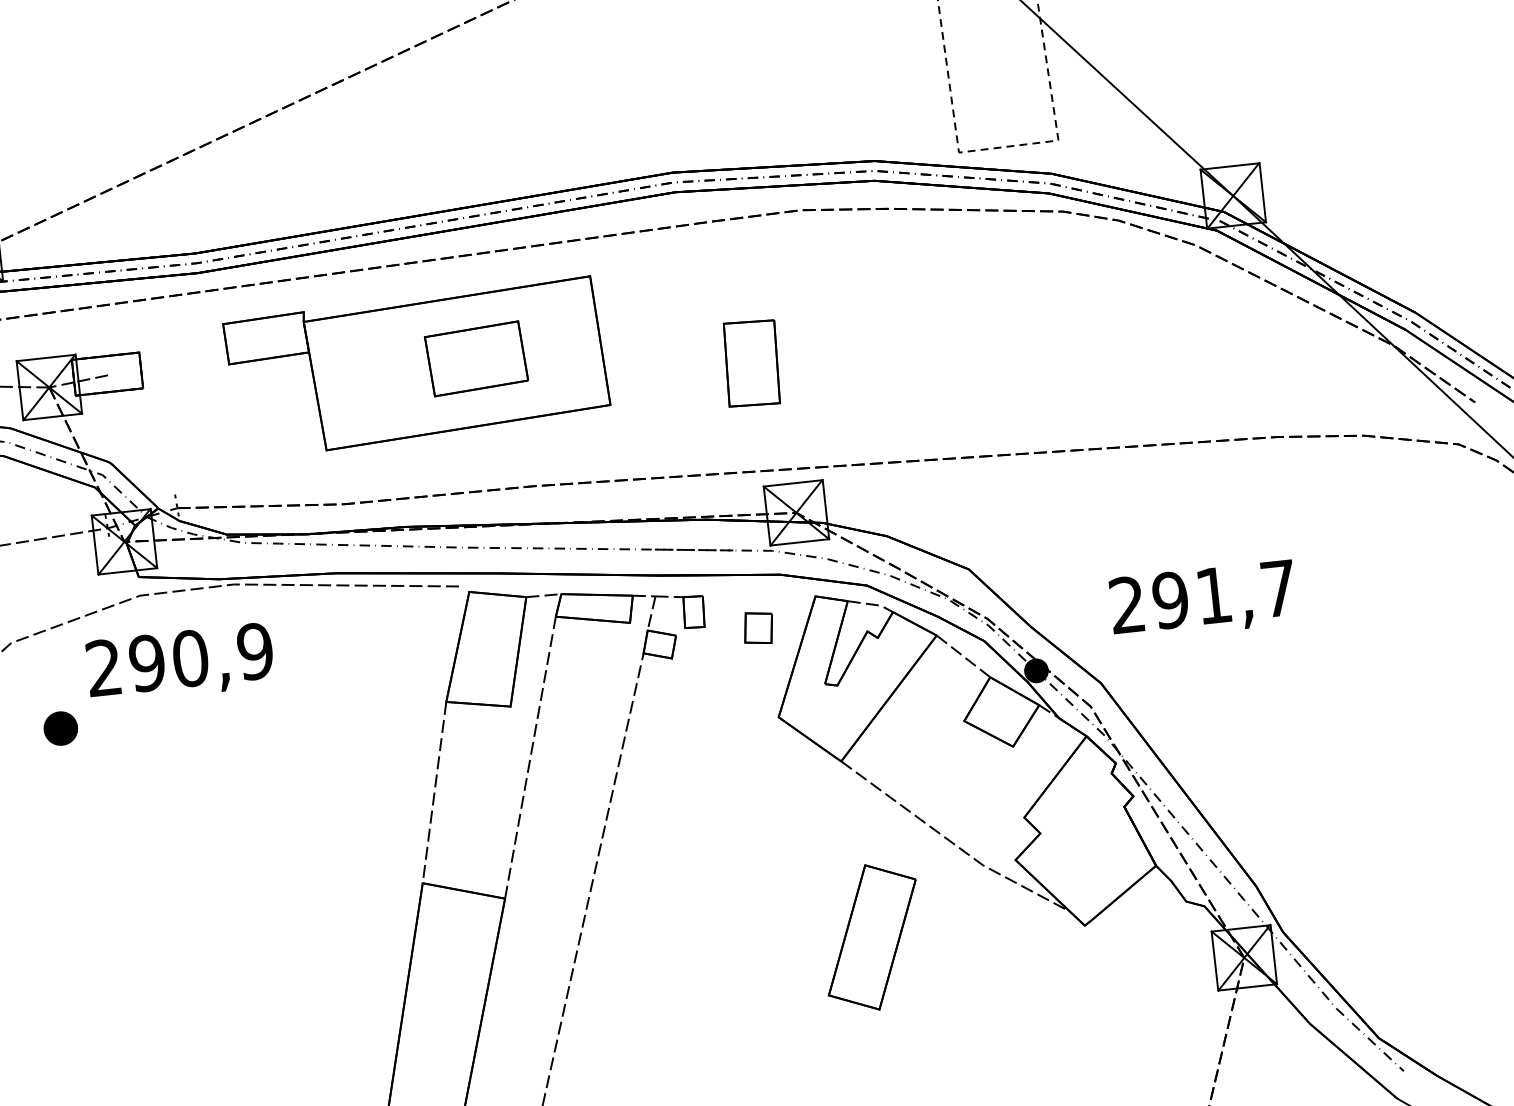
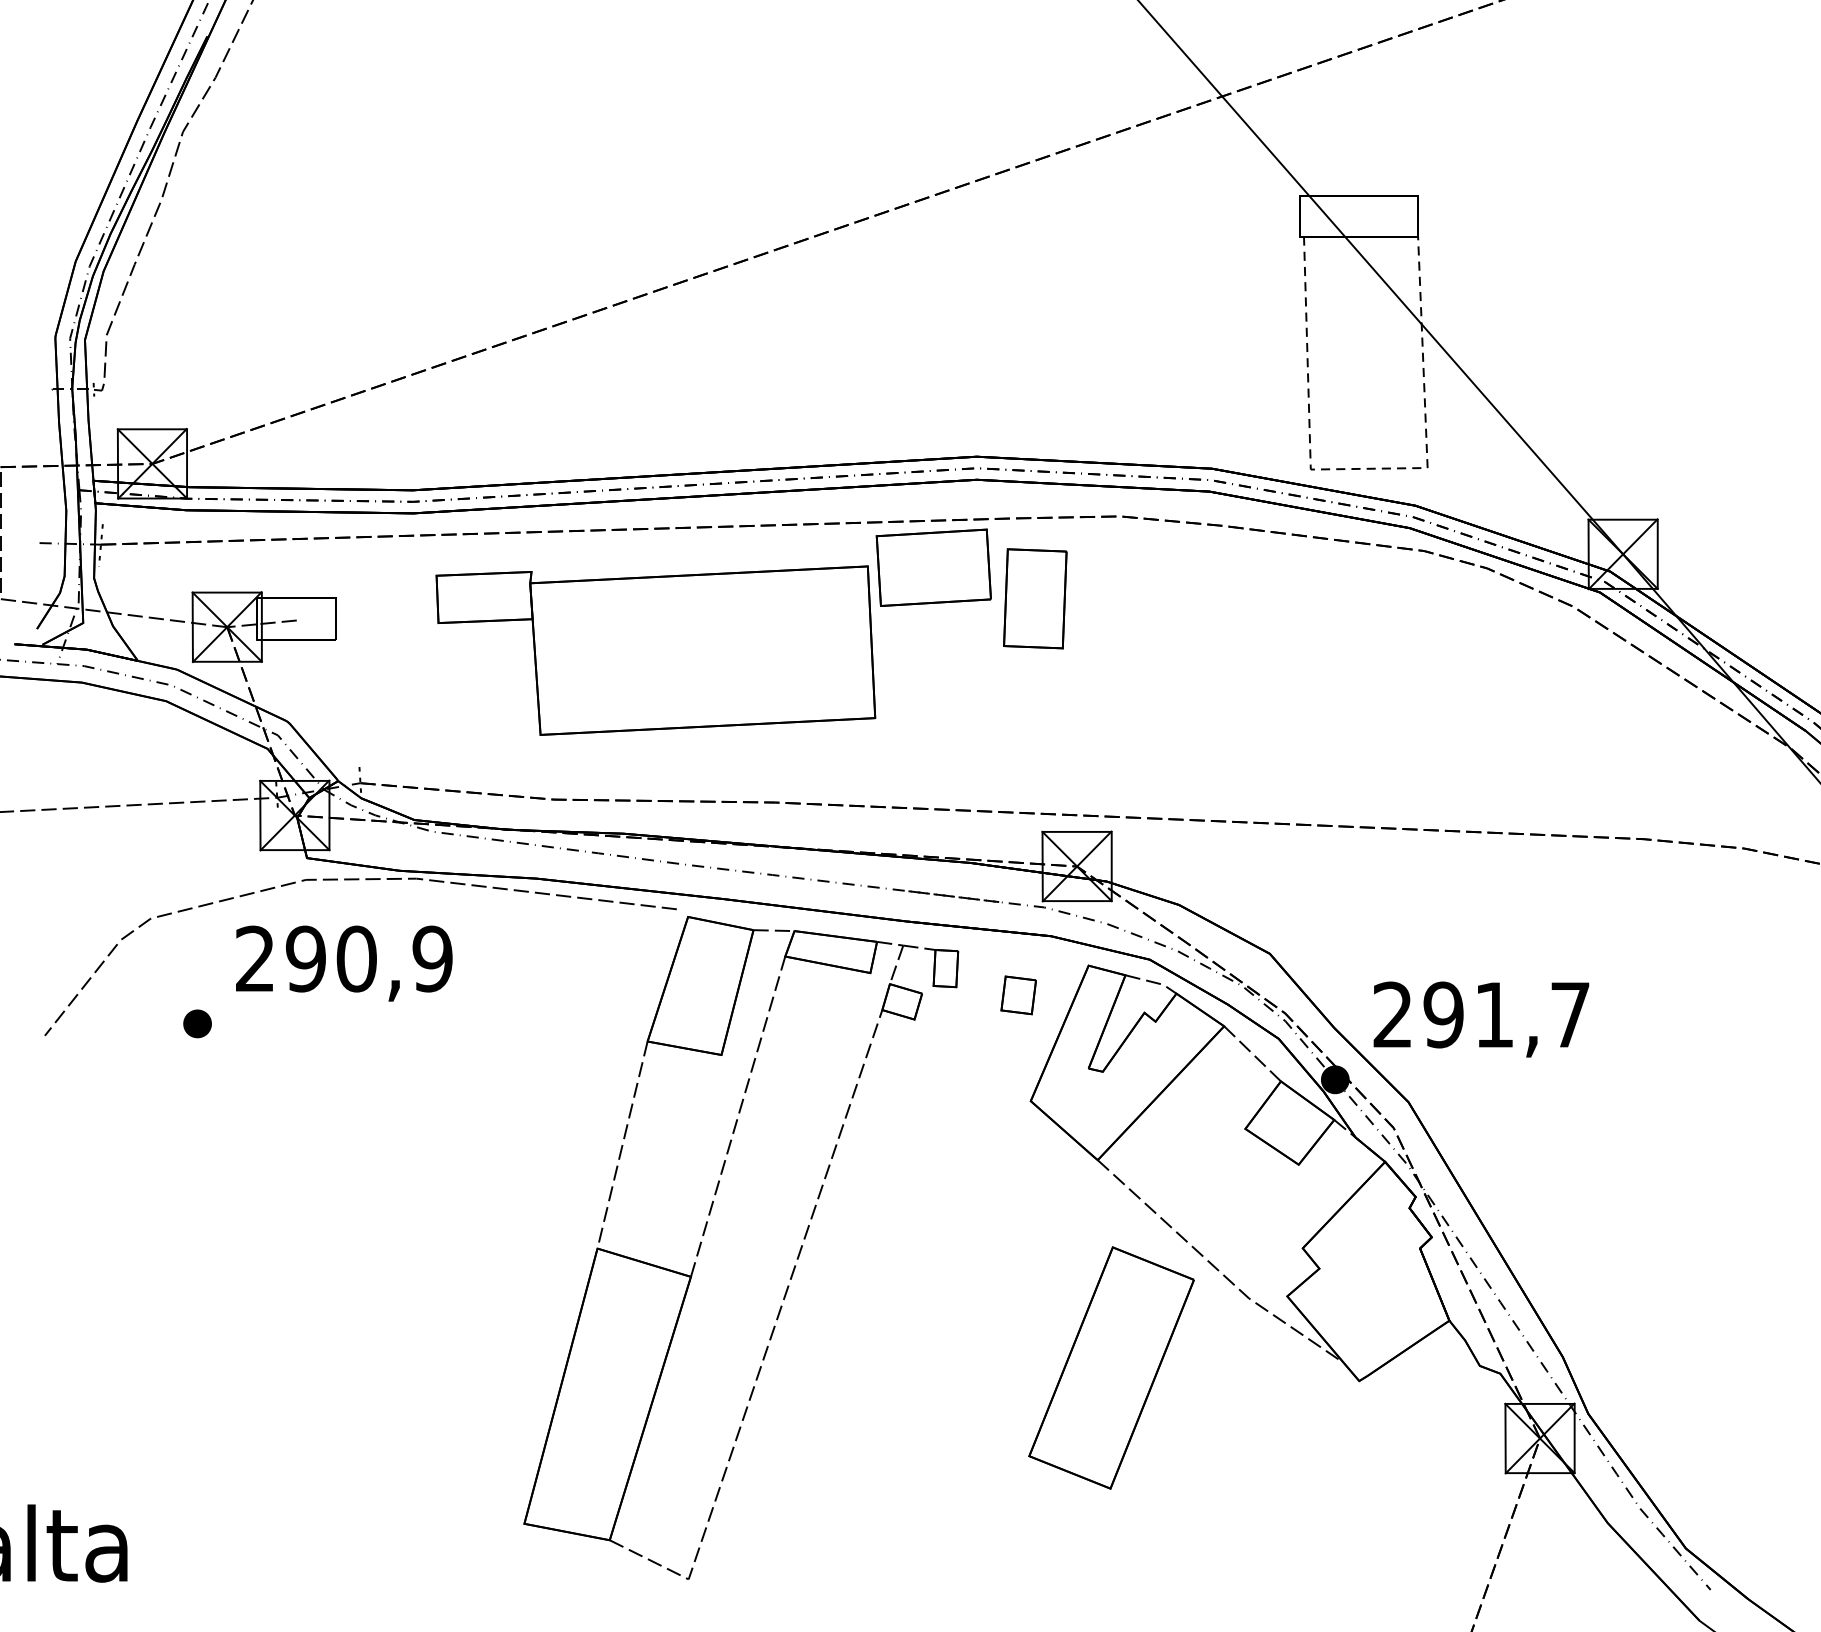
part: (476, 358) -> (933, 567), moved
part: (752, 363) -> (1035, 598), moved
text: (1203, 600) -> (1481, 1019), moved
part: (60, 728) -> (197, 1023), size x0.71
part: (872, 937) -> (1111, 1367), size x1.43

